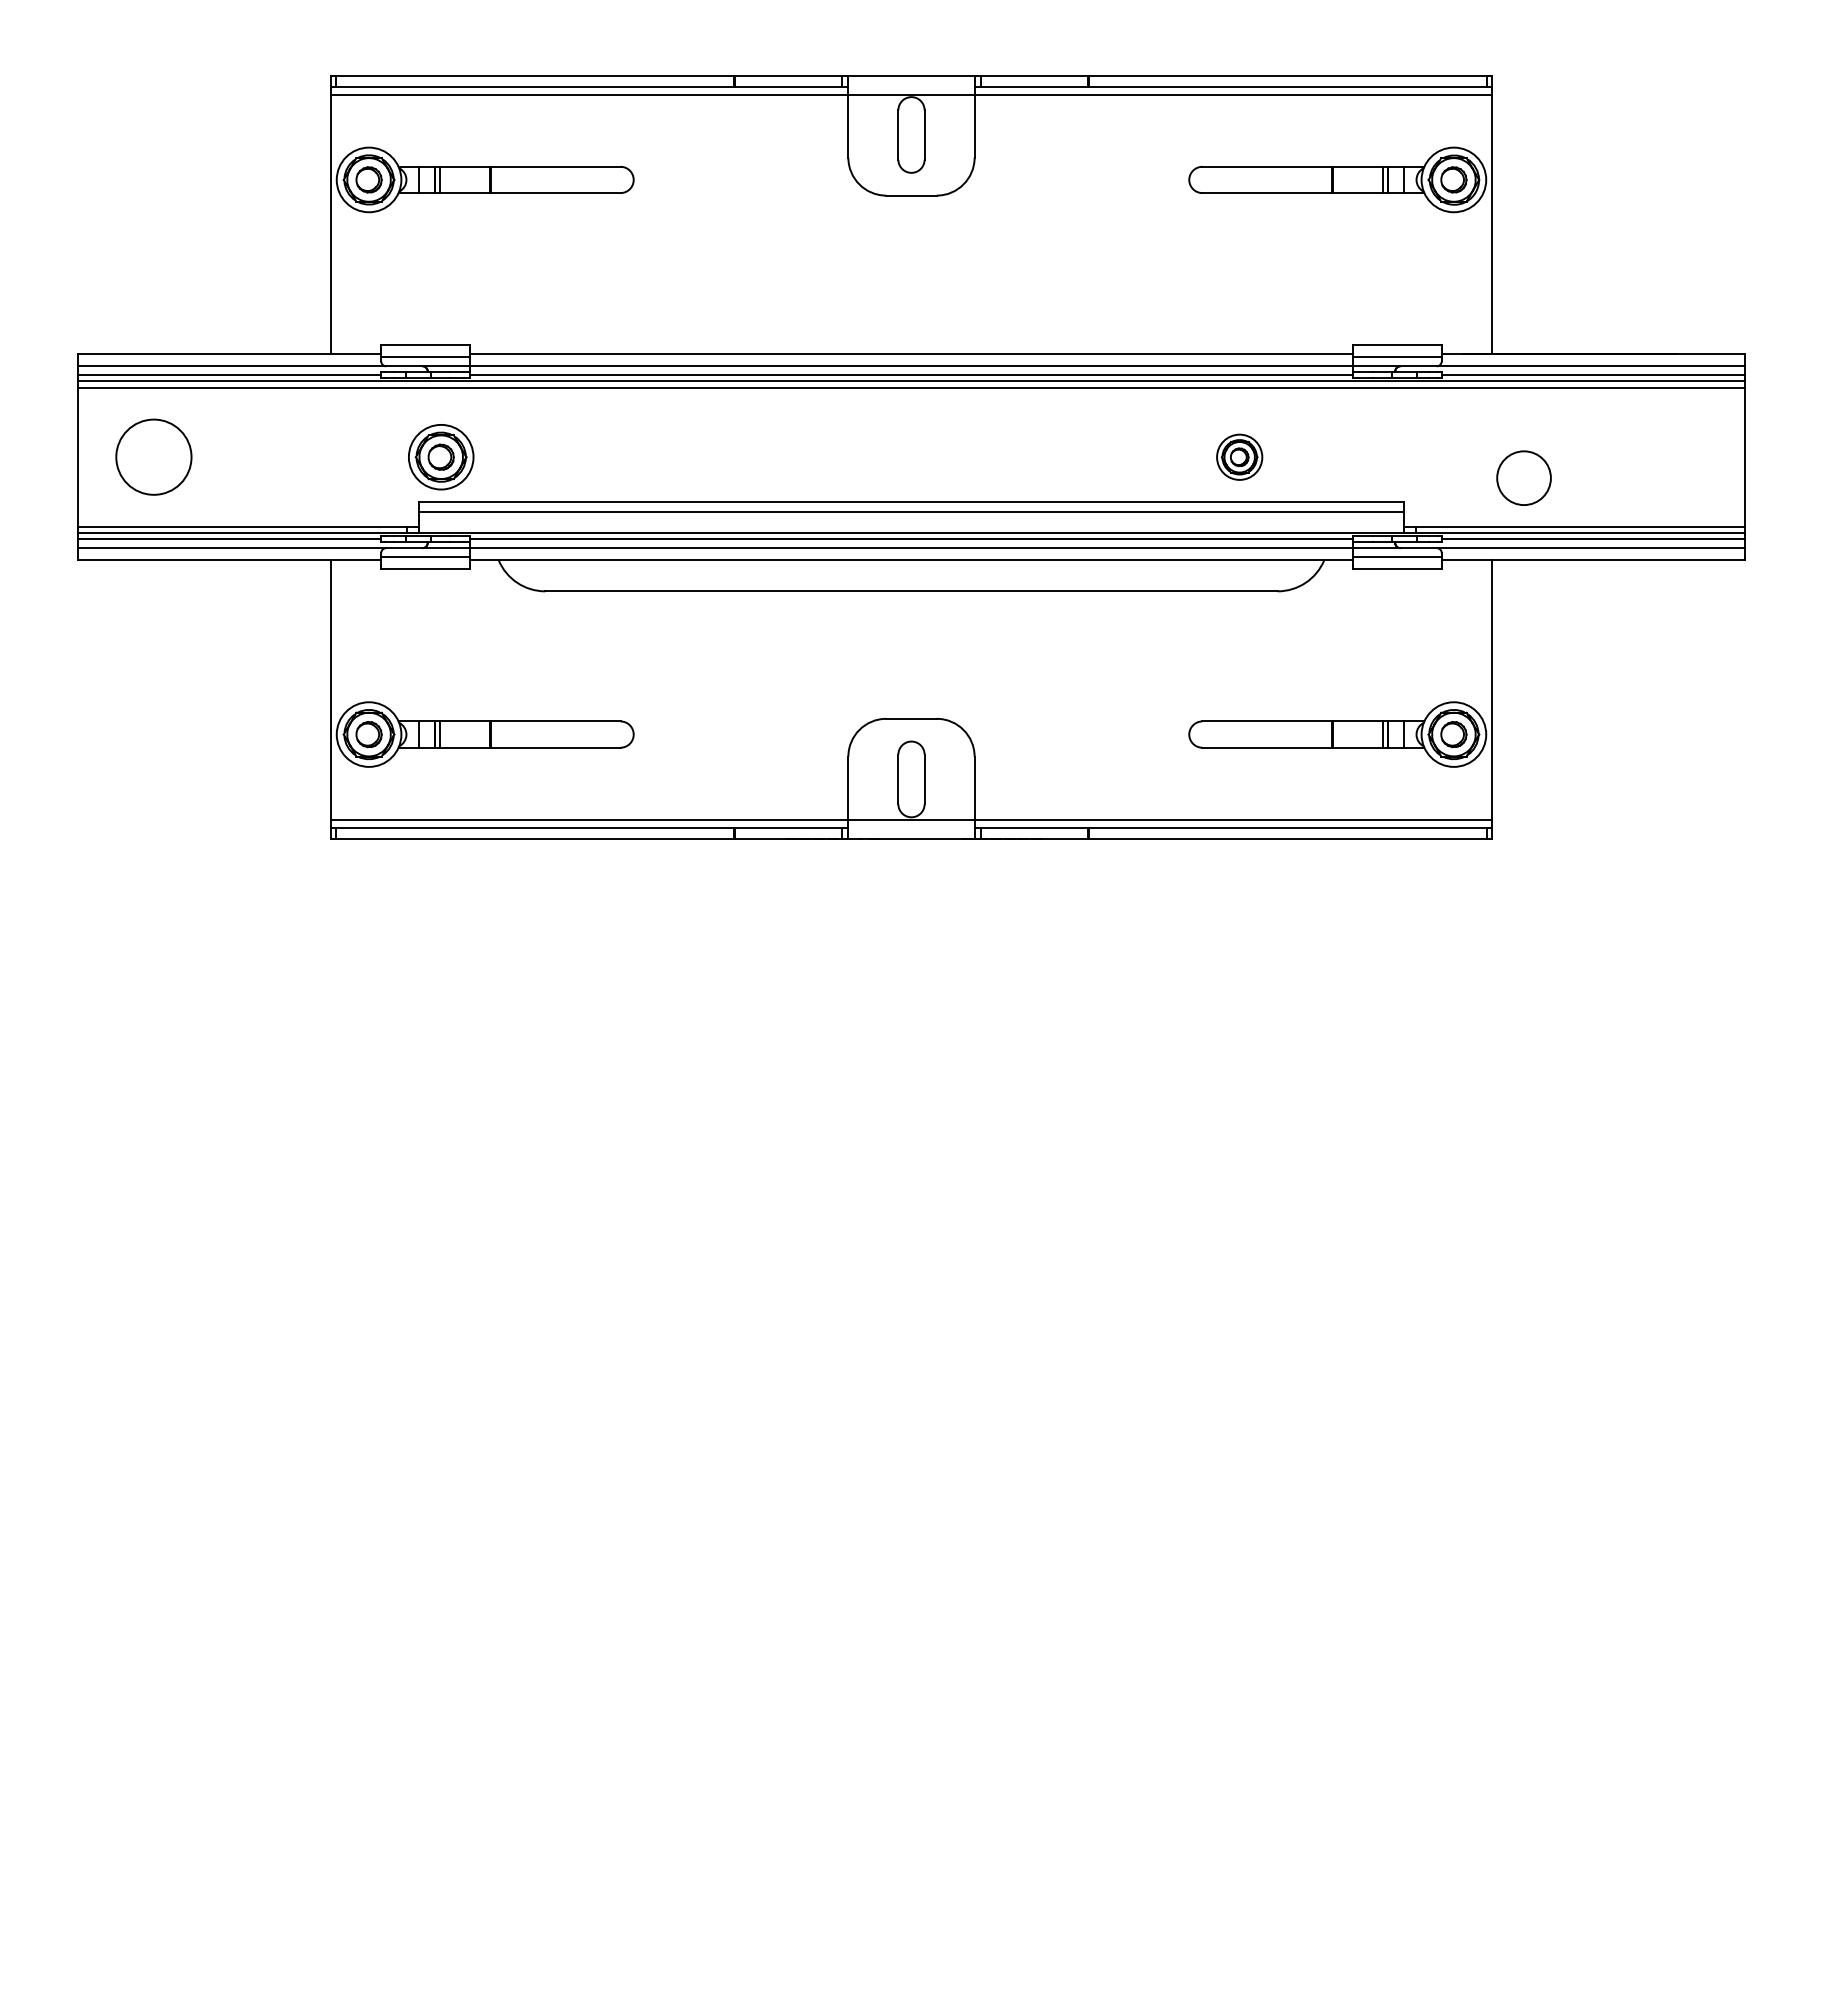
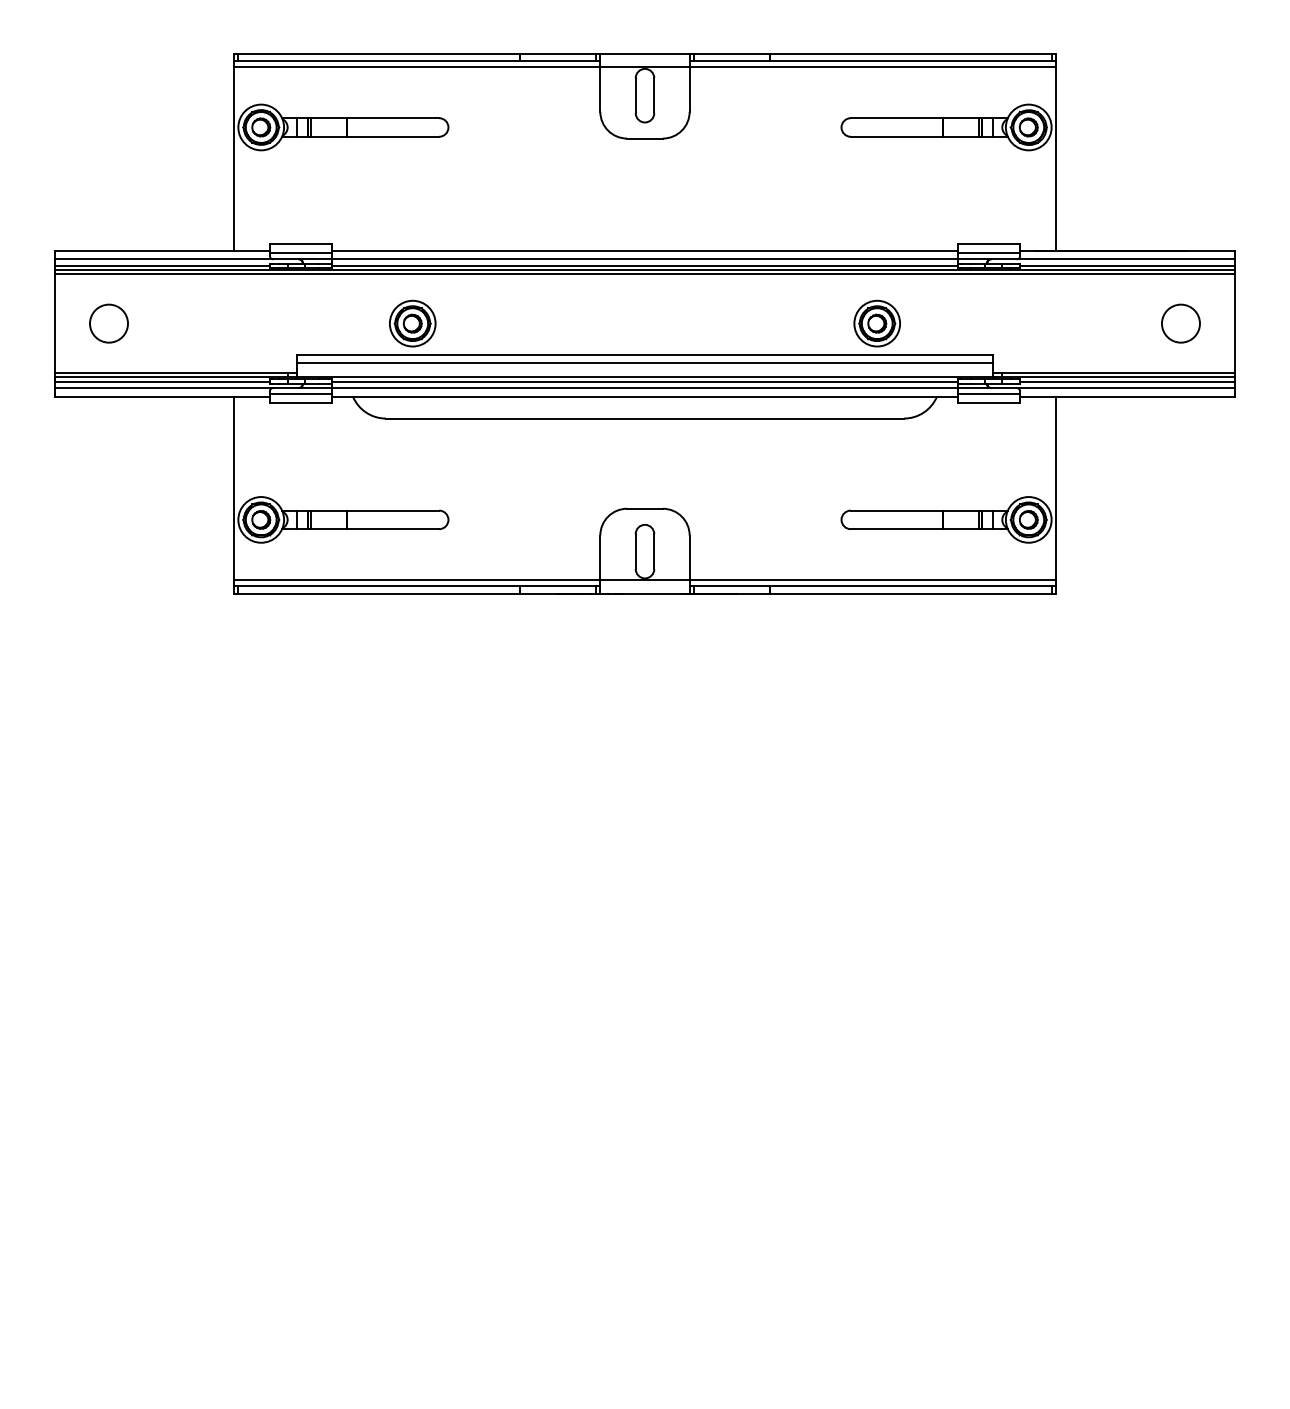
circle: (153, 457) -> (108, 323), size x0.71
part: (441, 457) -> (412, 323), moved
part: (1239, 457) -> (877, 323), size x1.43
circle: (1523, 477) -> (1180, 323), moved

